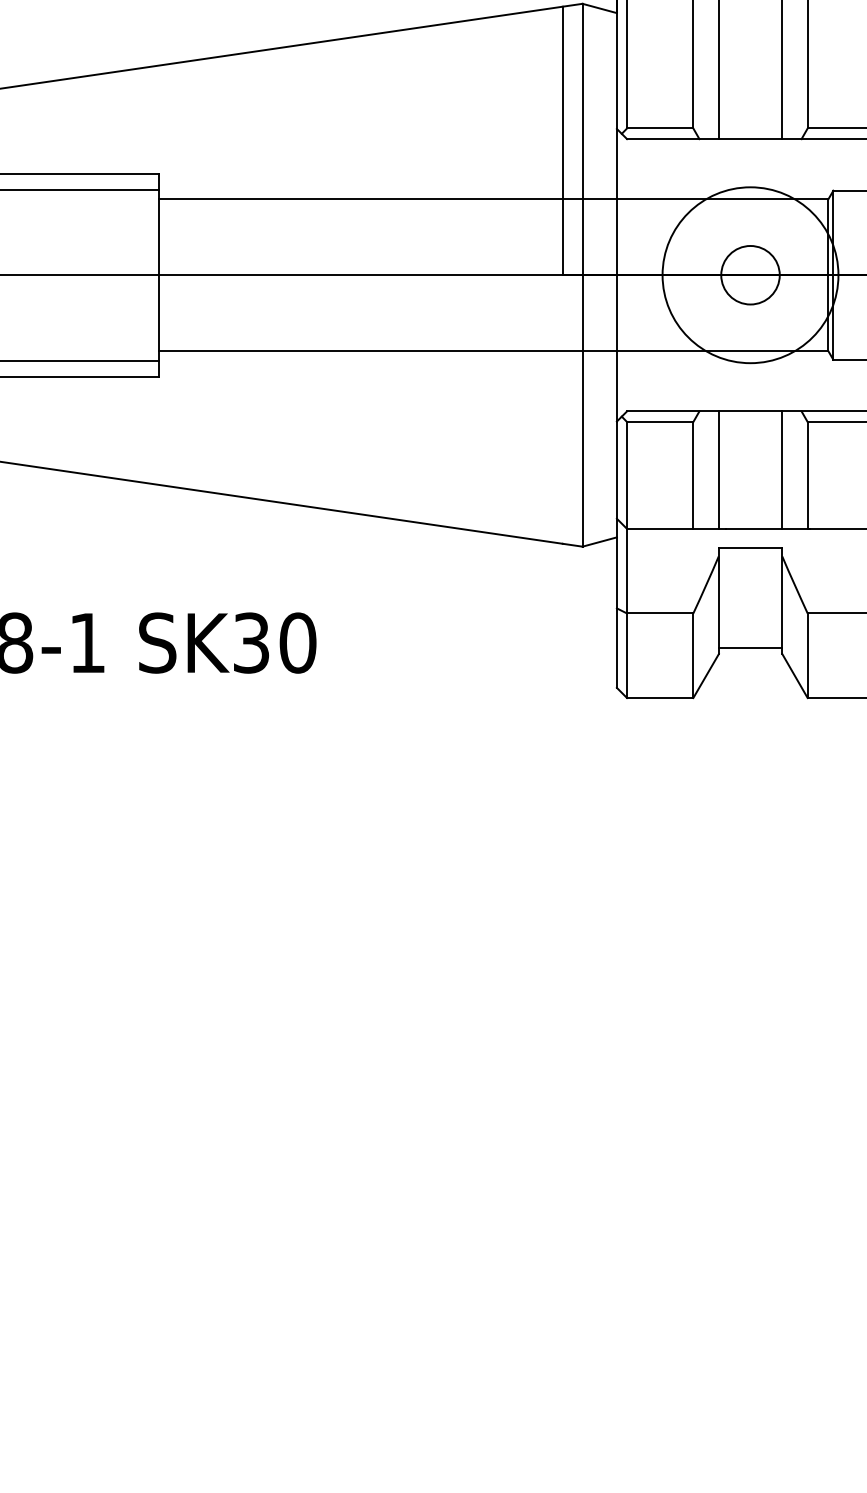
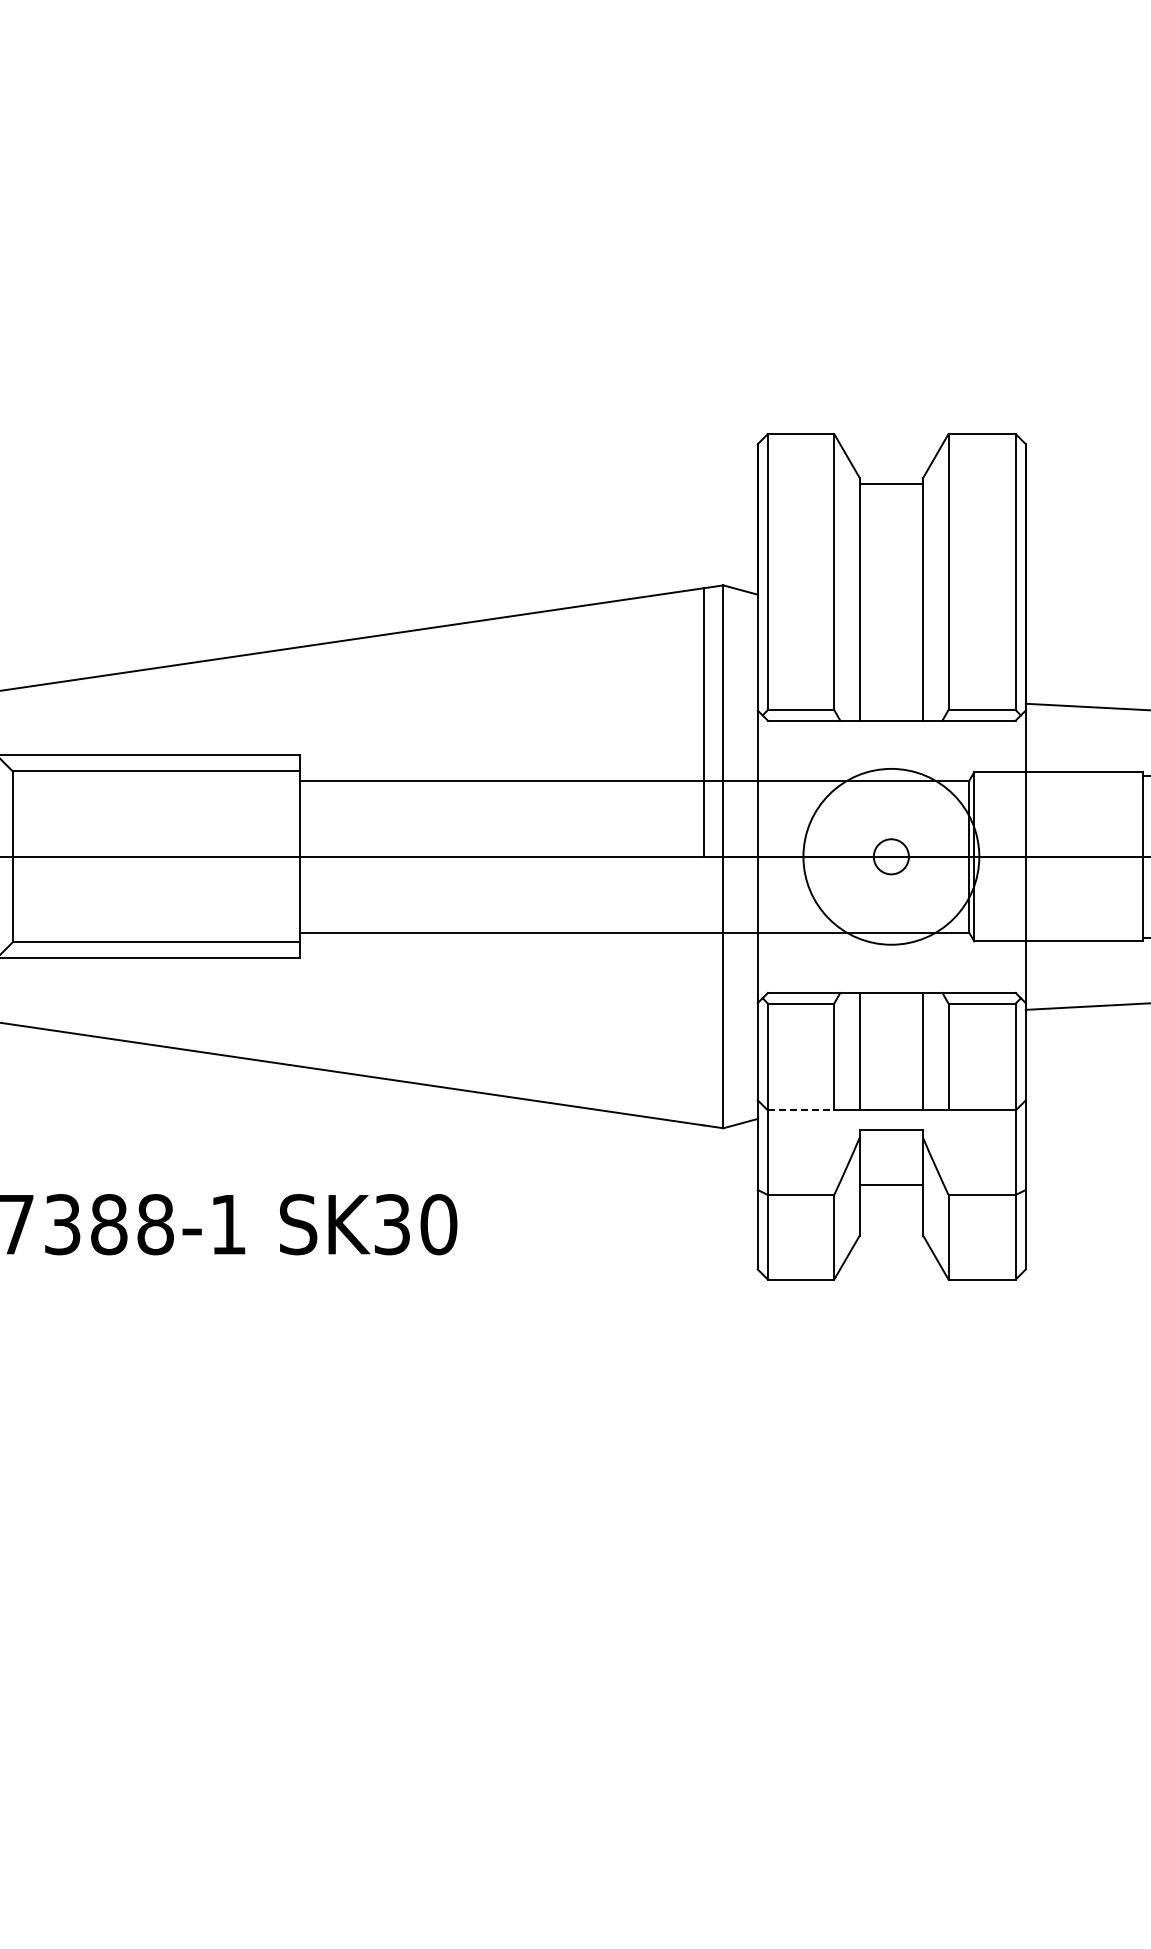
circle: (750, 274) -> (891, 856), size x0.6
line: (660, 528) -> (801, 1110), solid -> dashed
line: (750, 647) -> (891, 1185), moved

